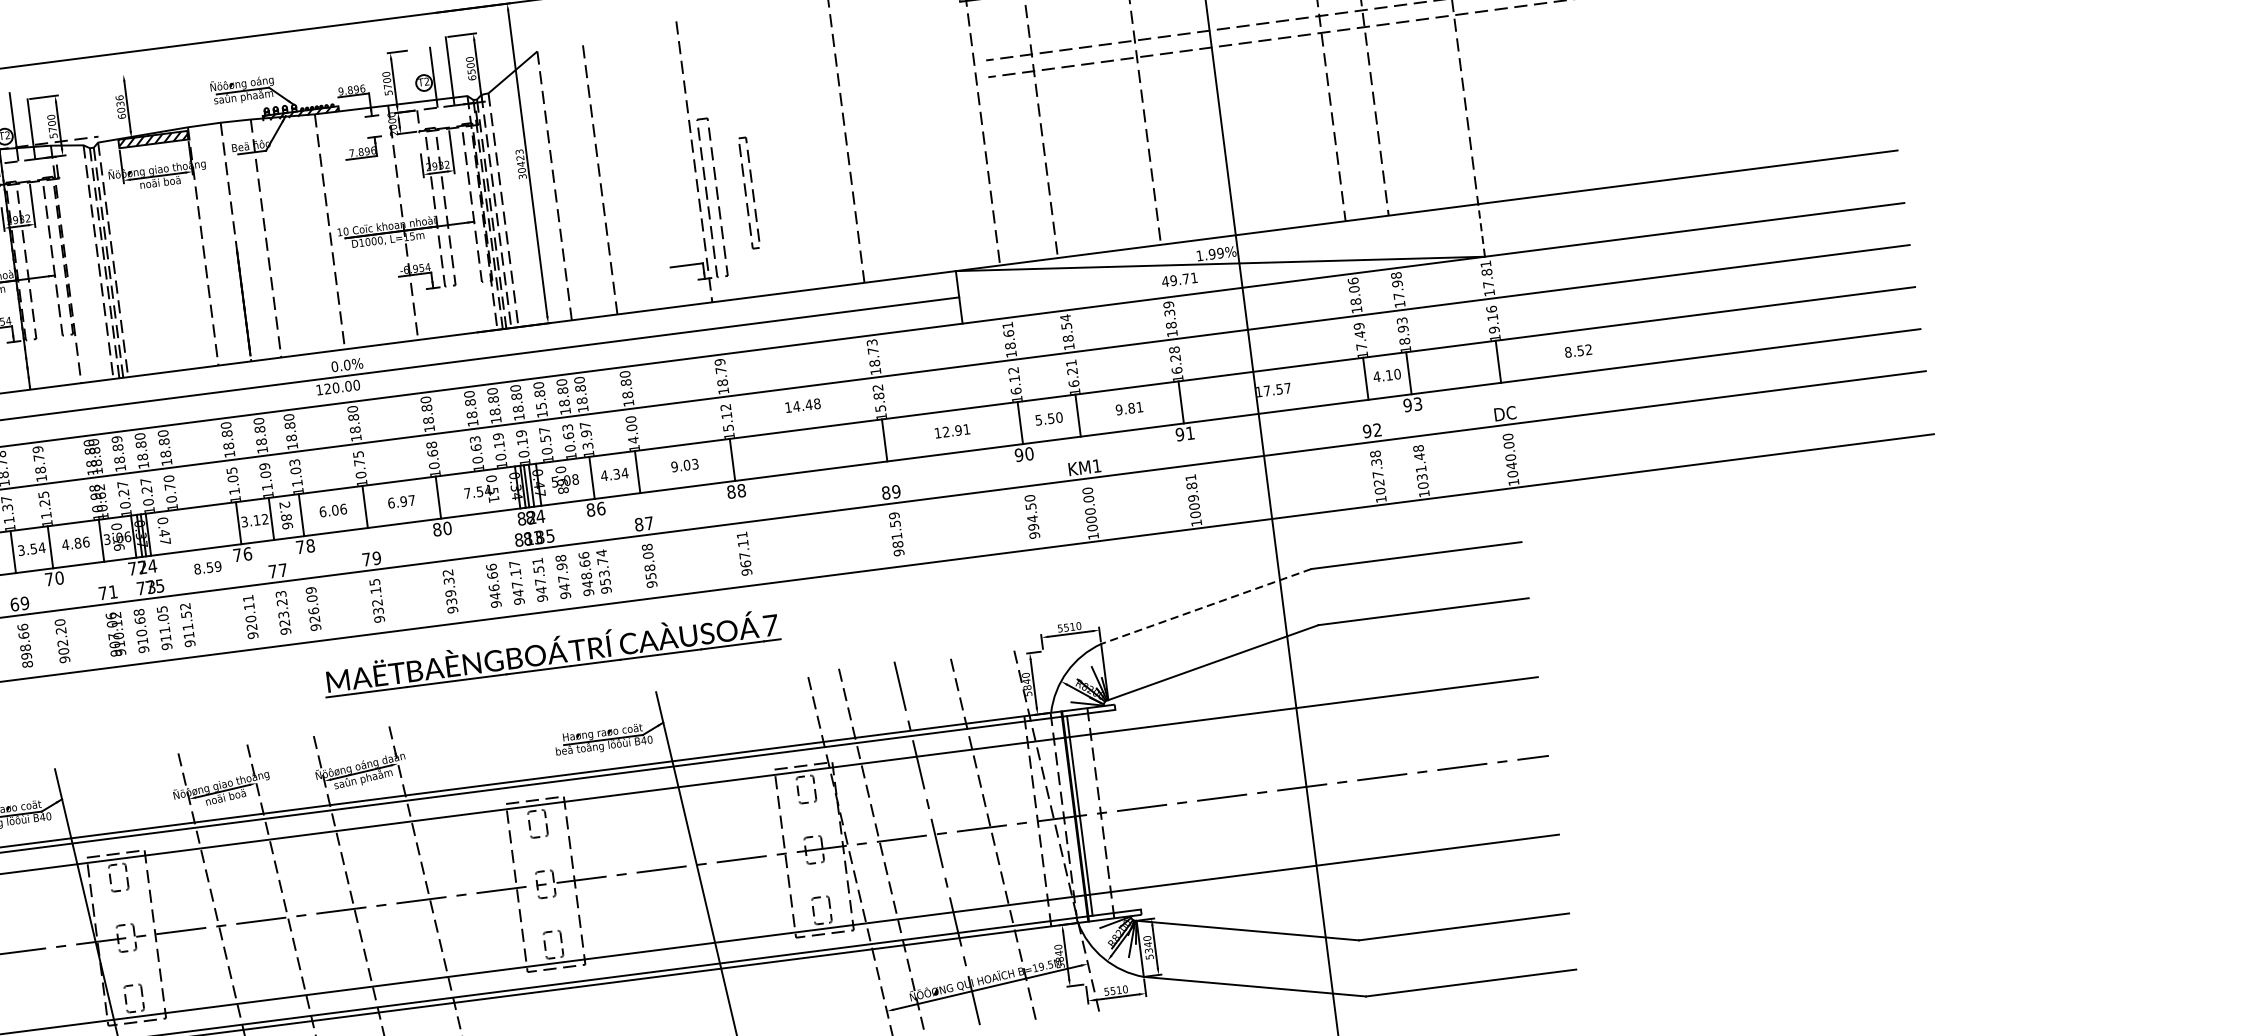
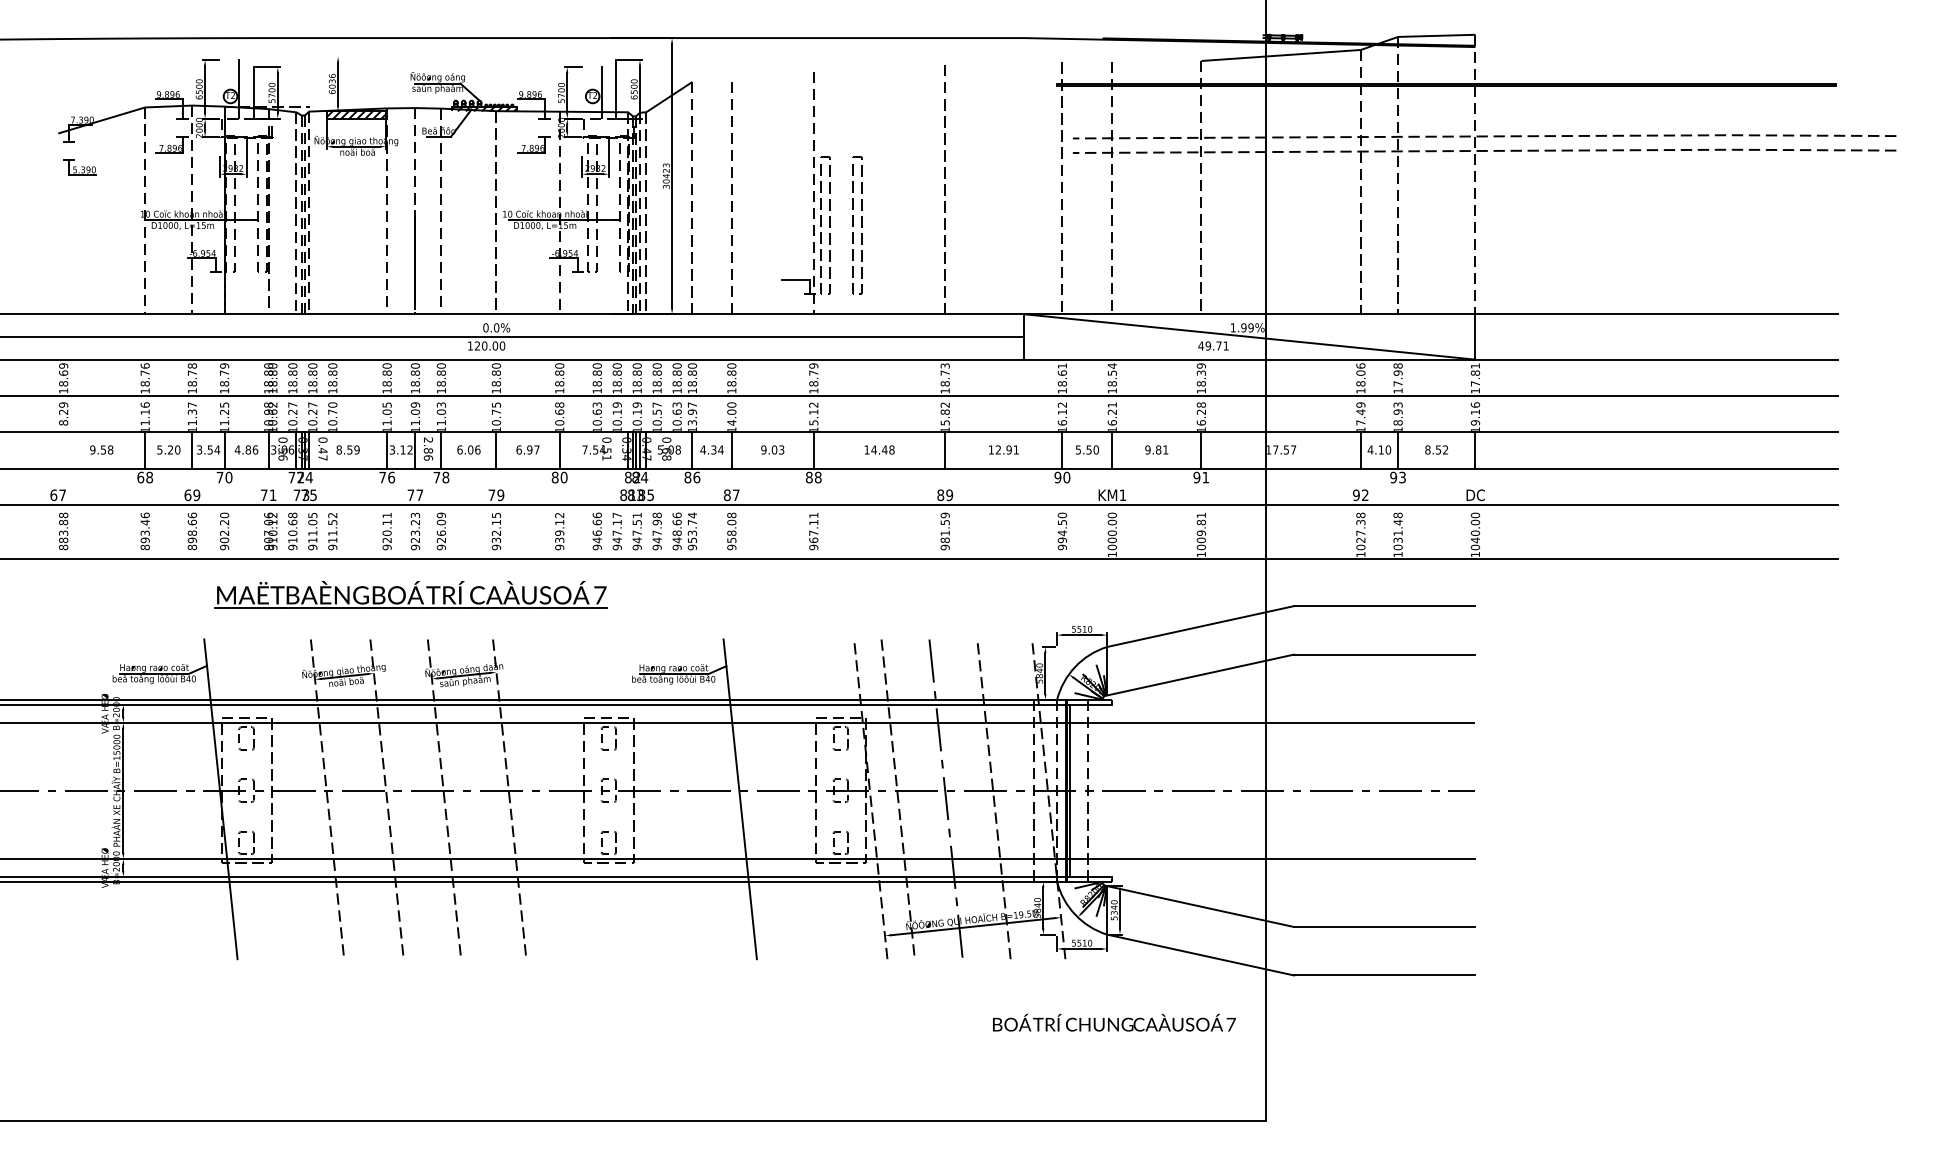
part: (749, 193) -> (857, 225), size x1.43
line: (1481, 229) -> (1475, 336), dashed -> solid
text: (1578, 350) -> (1436, 449), moved
text: (540, 405) -> (656, 383), 15.80 -> 18.80
text: (802, 405) -> (879, 449), moved
text: (116, 438) -> (292, 365), 18.89 -> 18.80
text: (207, 567) -> (347, 449), moved
text: (448, 581) -> (559, 522), 939.32 -> 939.12
line: (1206, 606) -> (1200, 626), dashed -> solid
part: (550, 652) -> (410, 594), moved

